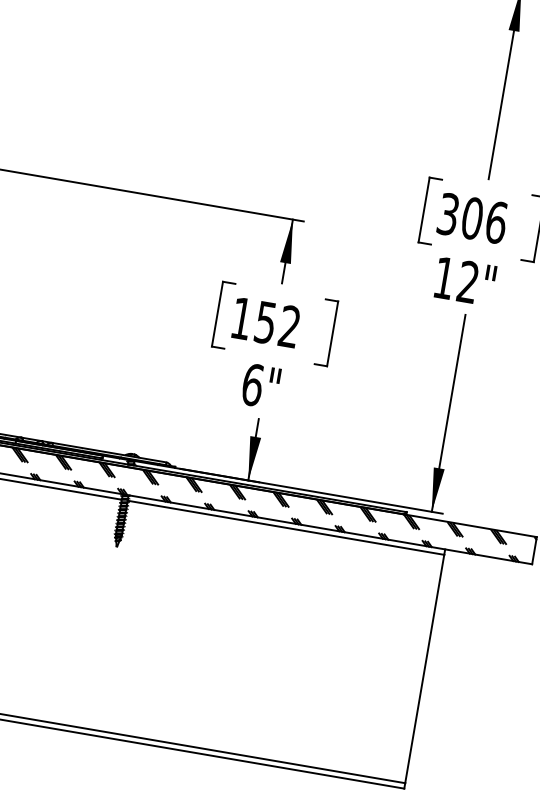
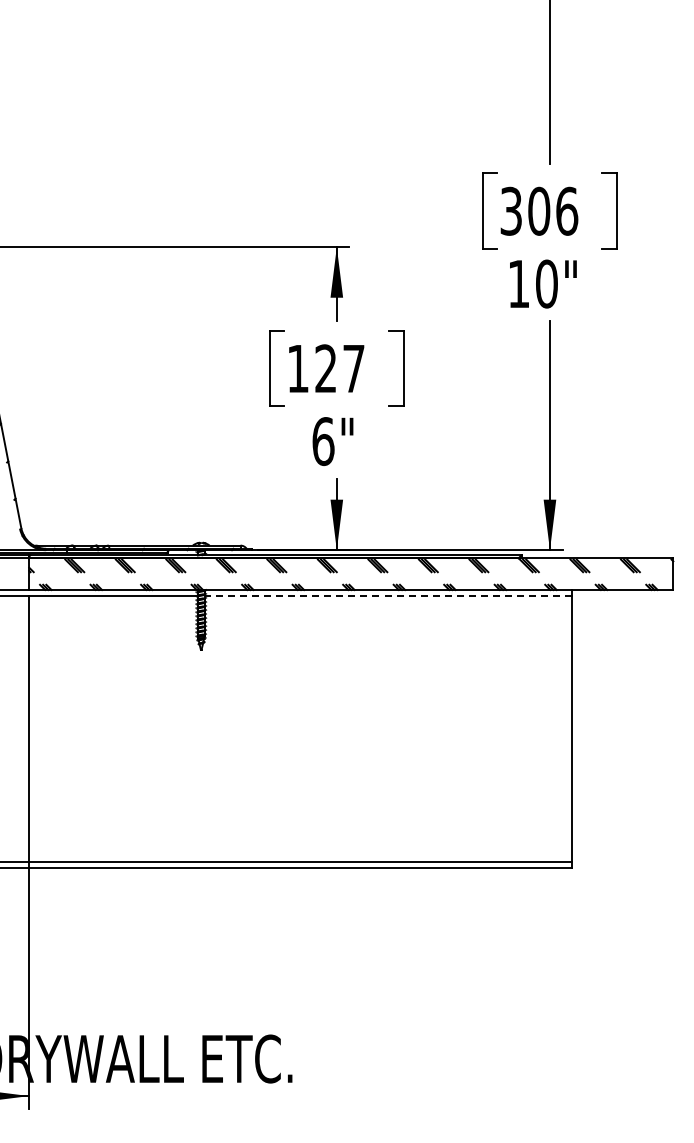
text: (468, 281) -> (546, 283), 12" -> 10"
text: (277, 324) -> (339, 368), 152 -> 127
line: (285, 527) -> (388, 596), solid -> dashed

